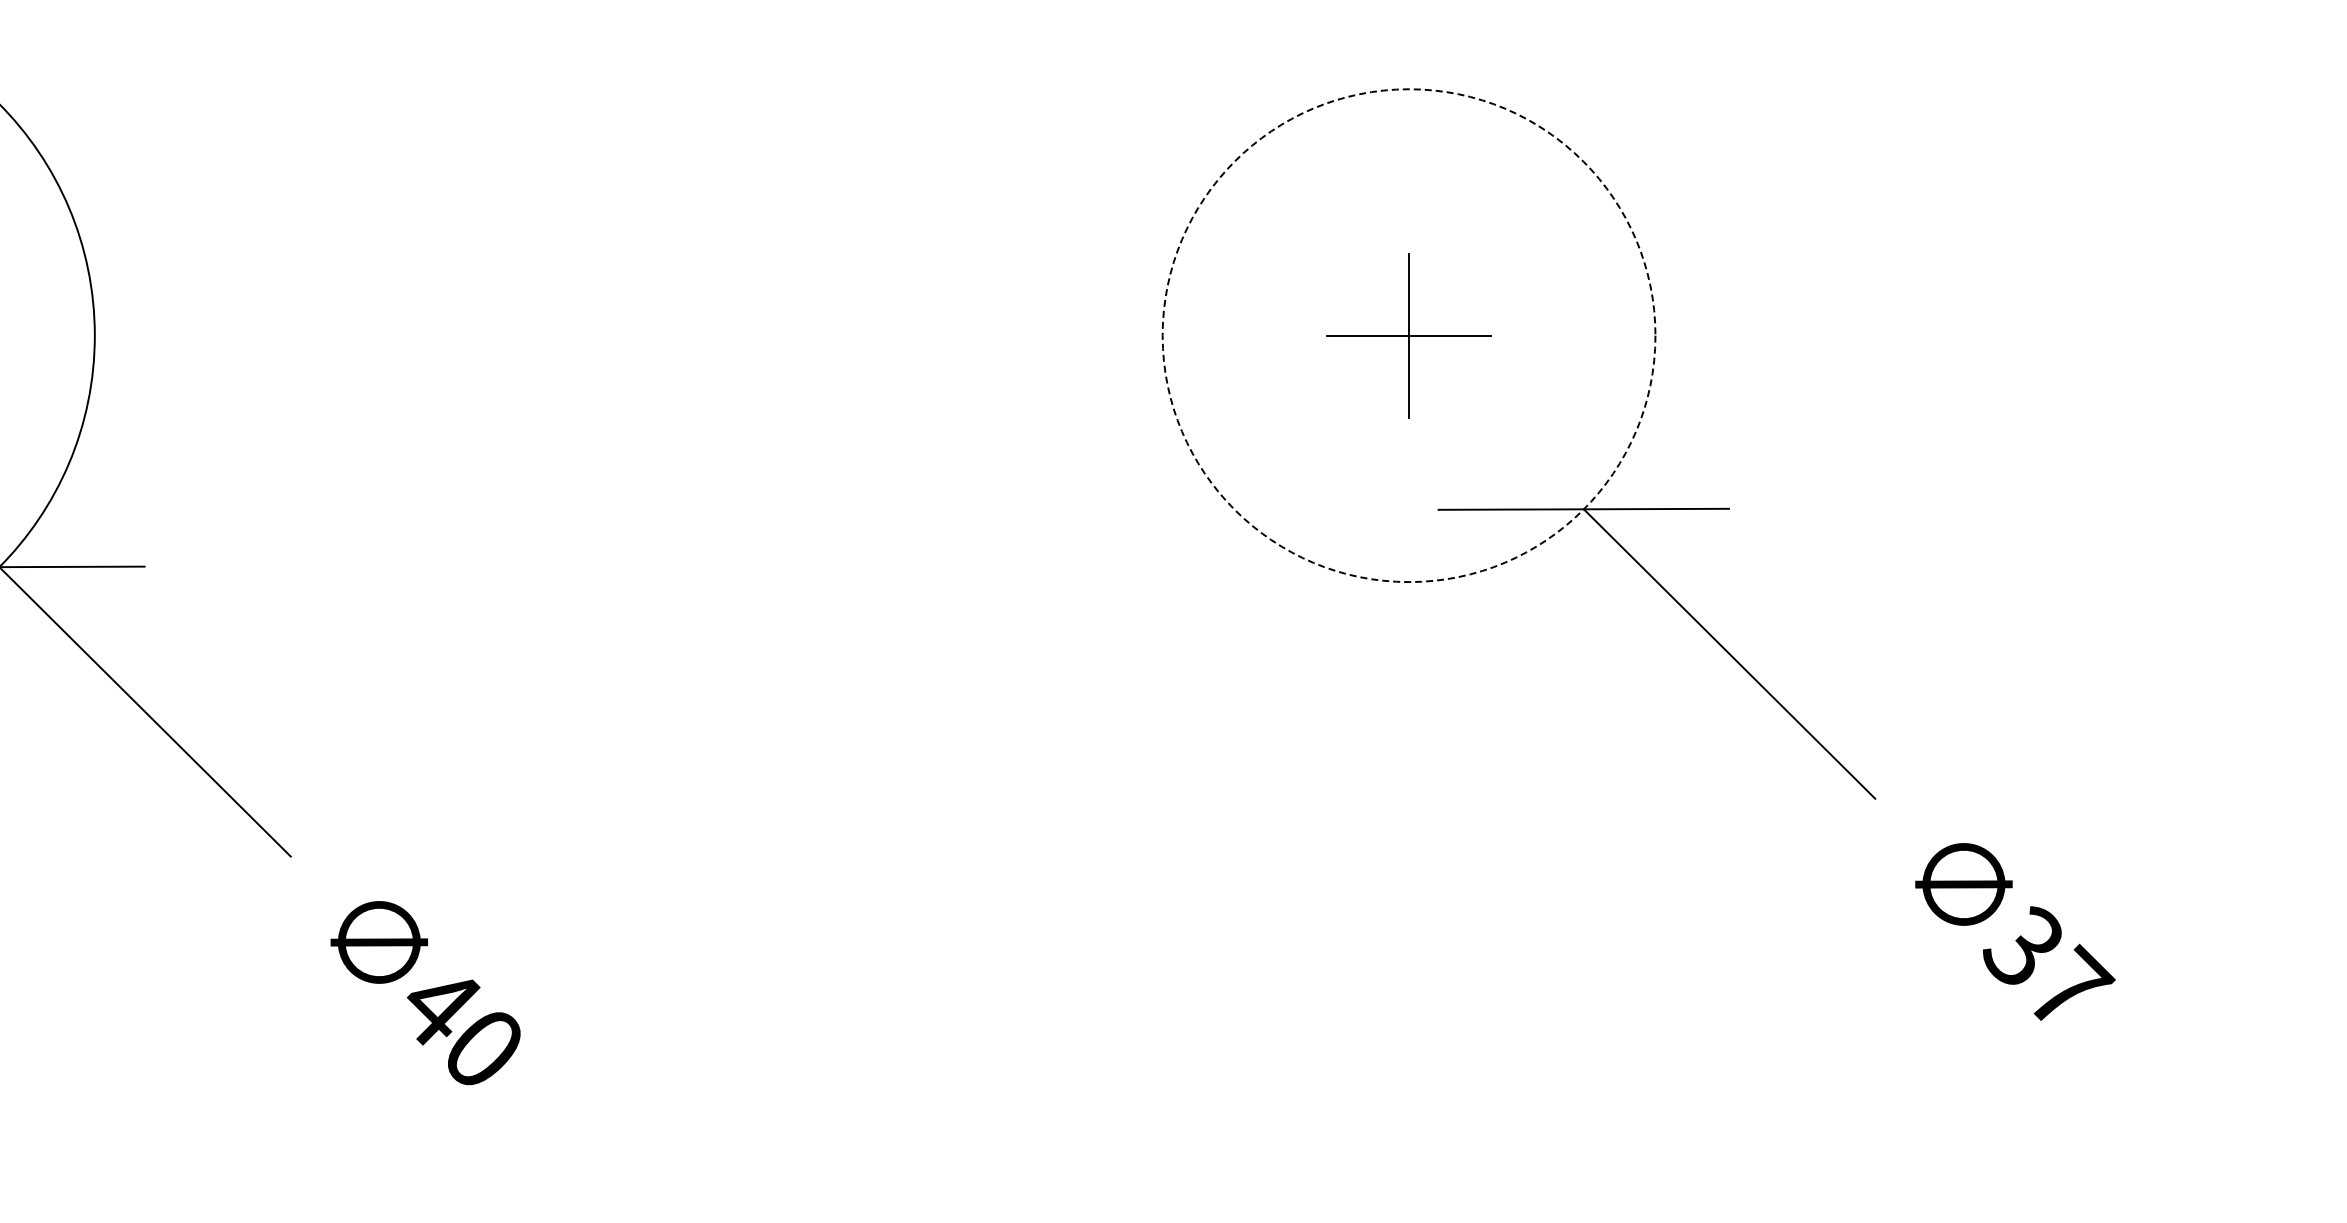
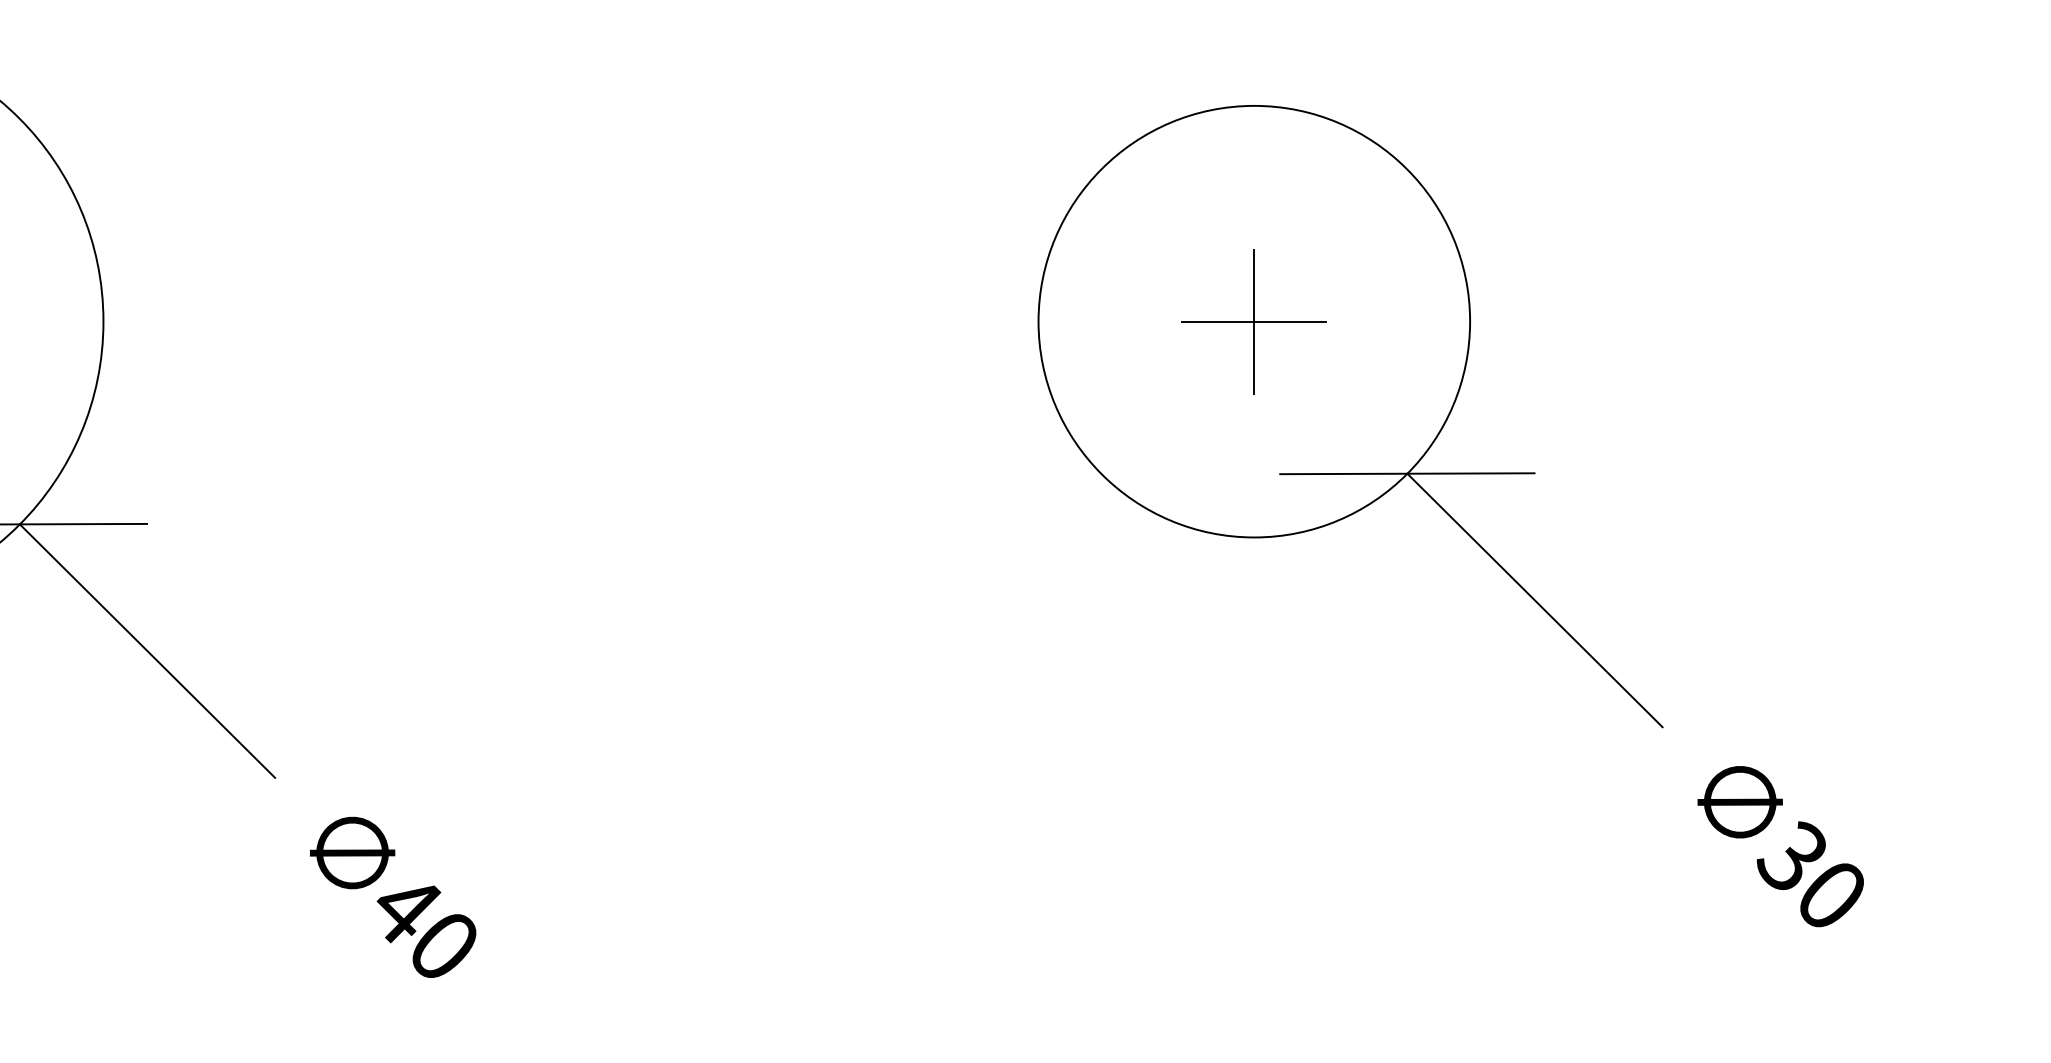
circle: (1408, 335) -> (1253, 321), dashed -> solid
text: (2073, 985) -> (1836, 890), 37 -> 30

